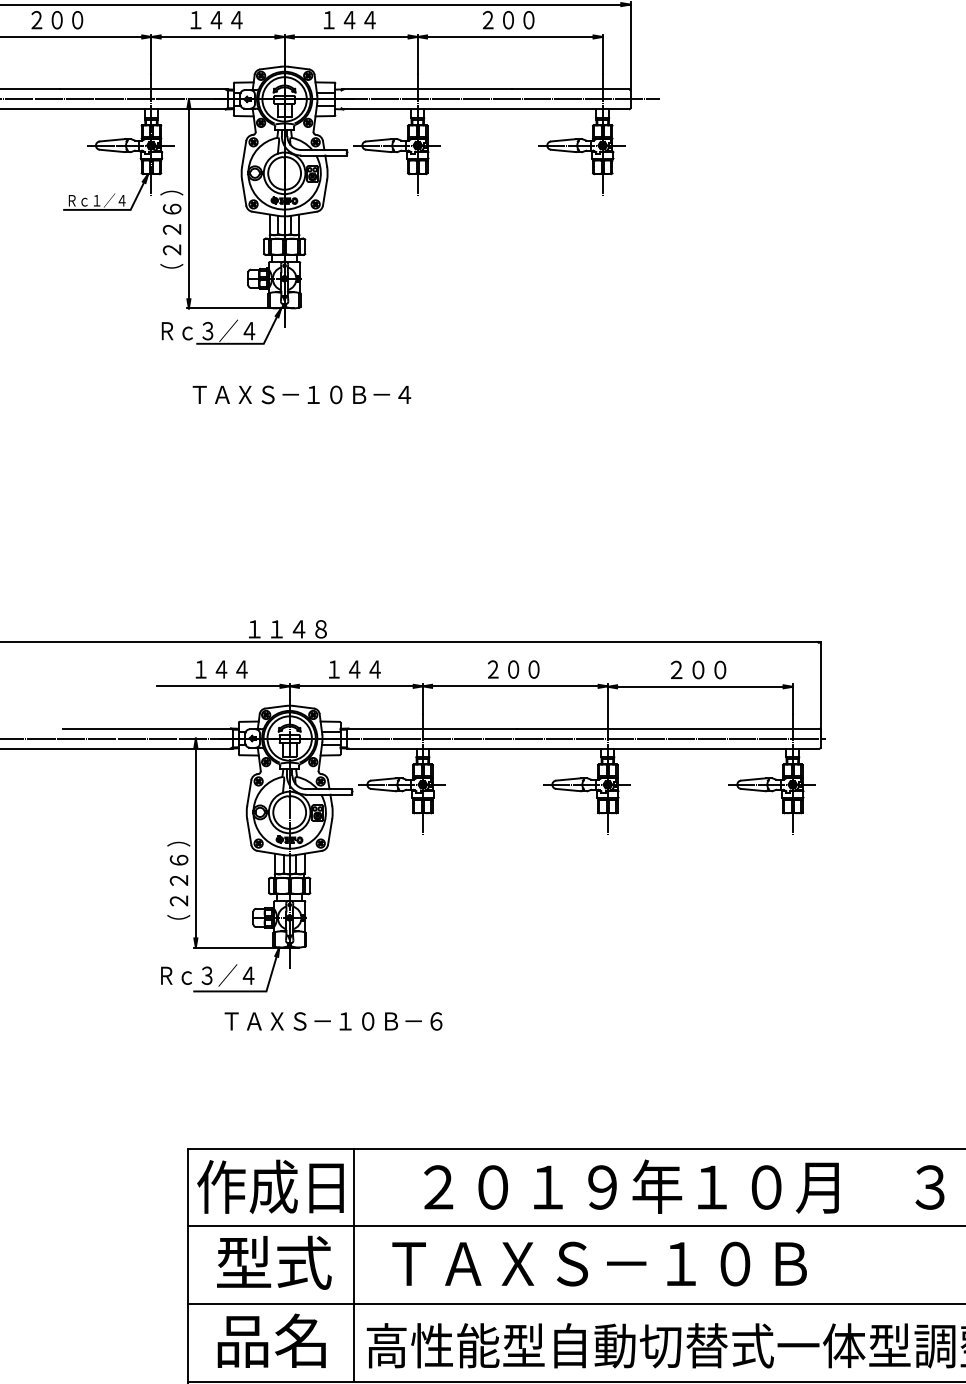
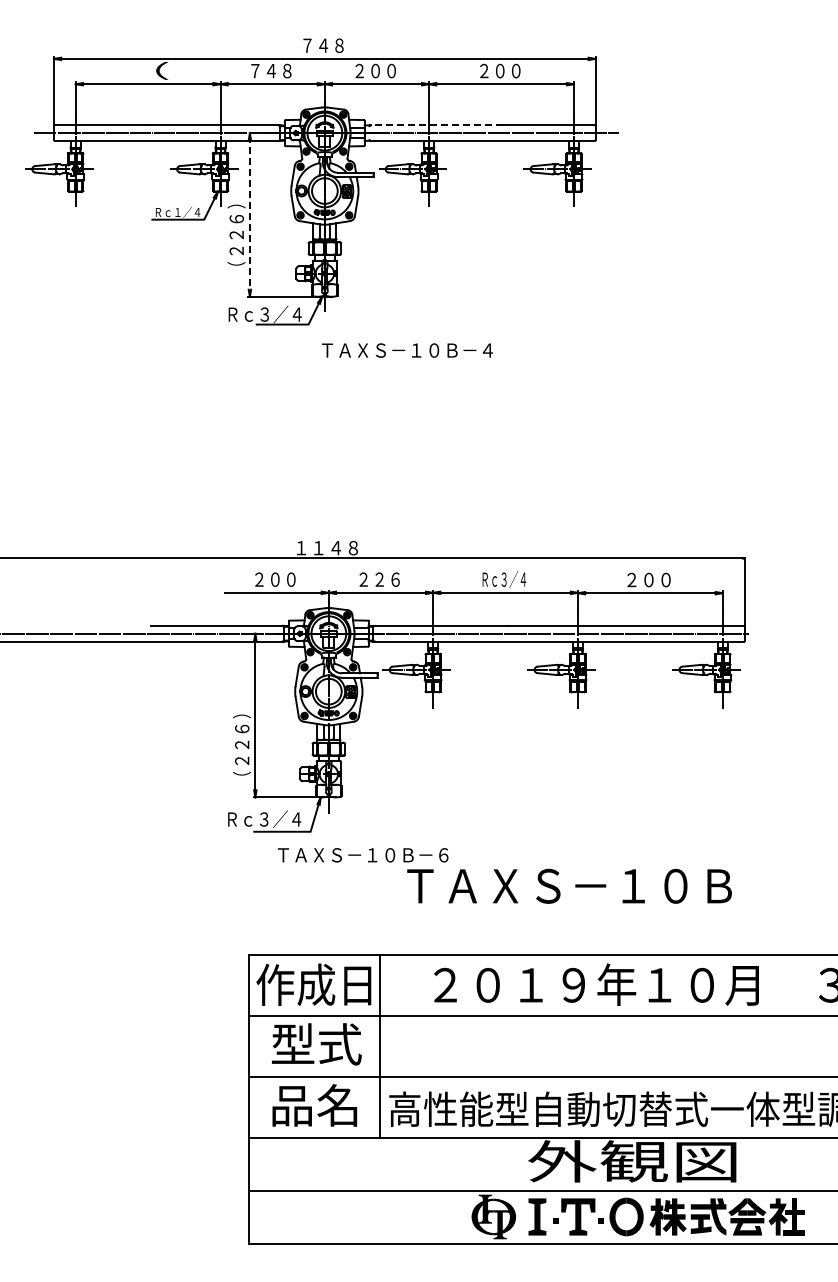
text: (58, 19) -> (147, 70), ２００ -> （
text: (216, 19) -> (271, 70), １４４ -> ７４８
text: (349, 19) -> (375, 70), １４４ -> ２００
line: (427, 89) -> (436, 125), solid -> dashed
line: (188, 204) -> (249, 215), solid -> dashed
text: (302, 394) -> (407, 350), moved
text: (221, 669) -> (275, 579), １４４ -> ２００
text: (354, 669) -> (379, 579), １４４ -> ２２６
text: (513, 669) -> (504, 579), ２００ -> Ｒｃ３／４
text: (599, 1263) -> (569, 885), moved

